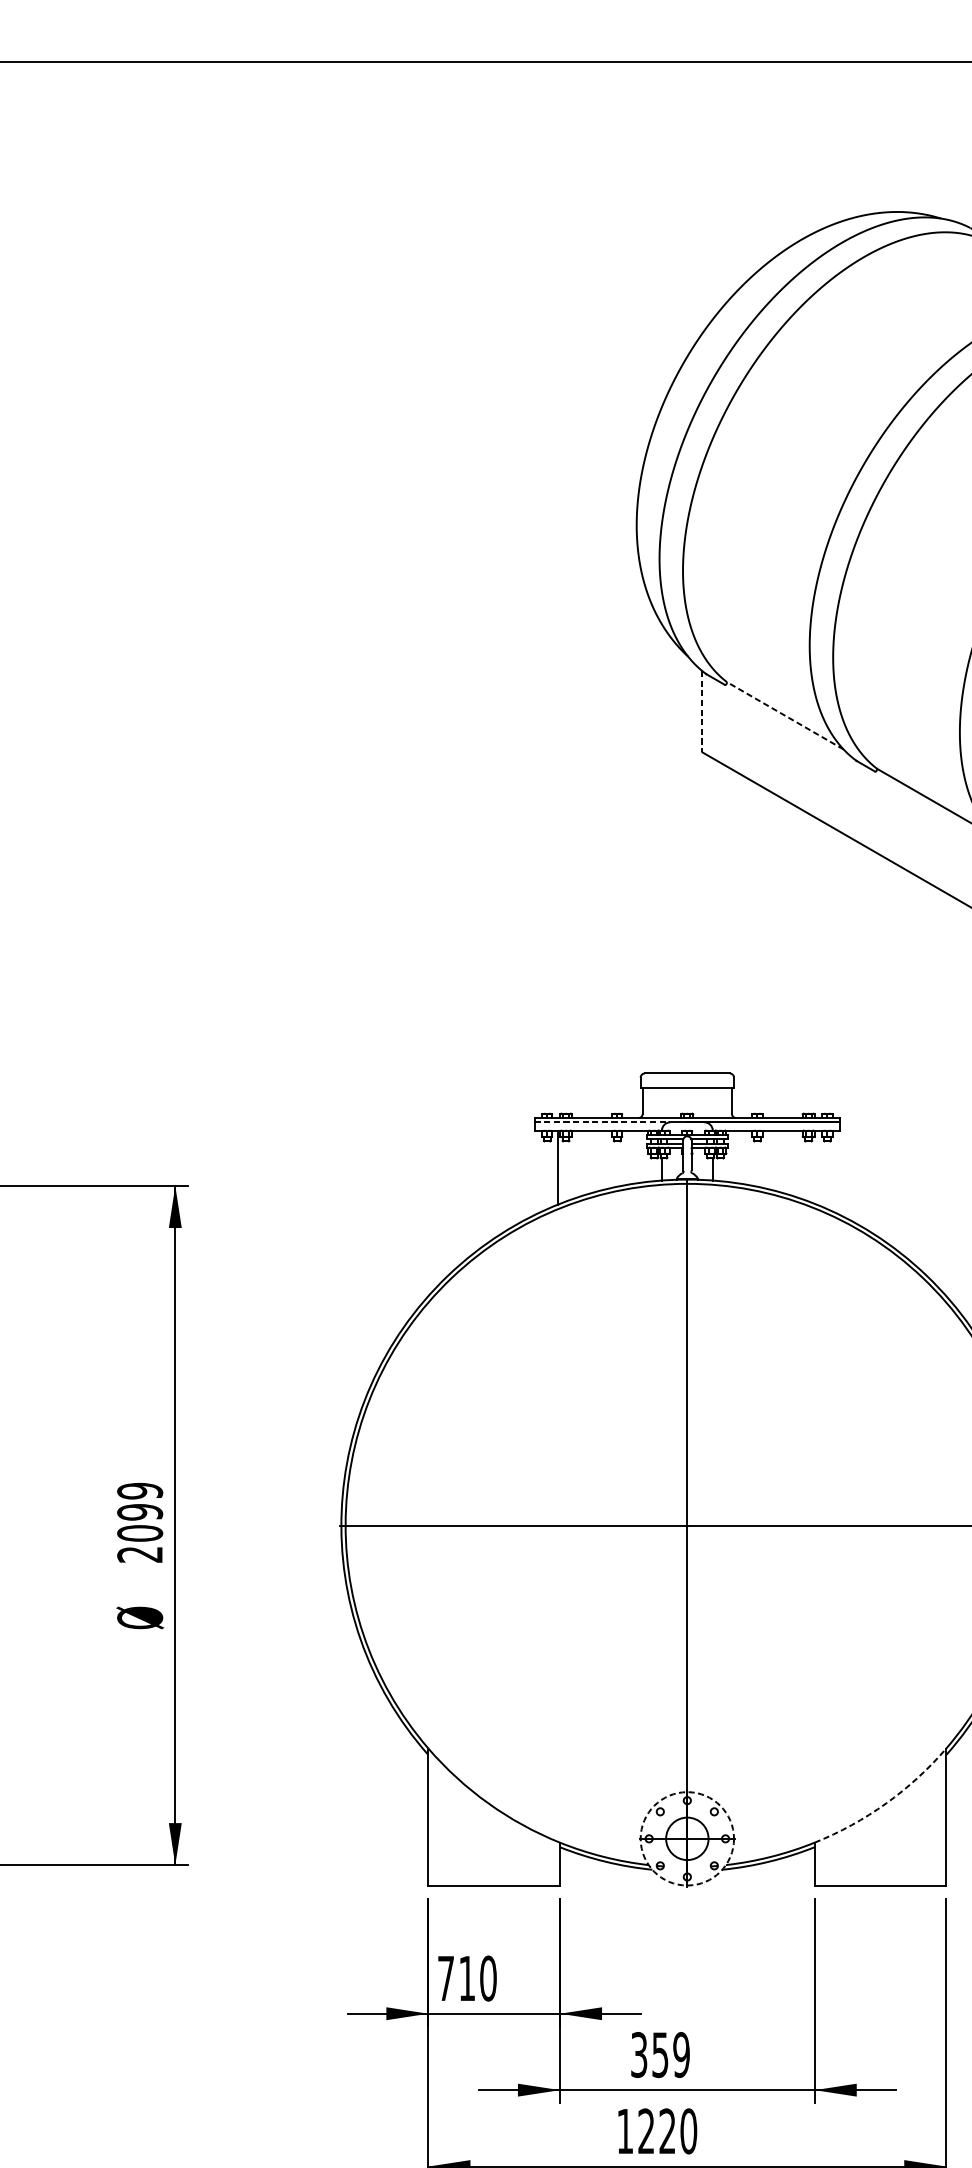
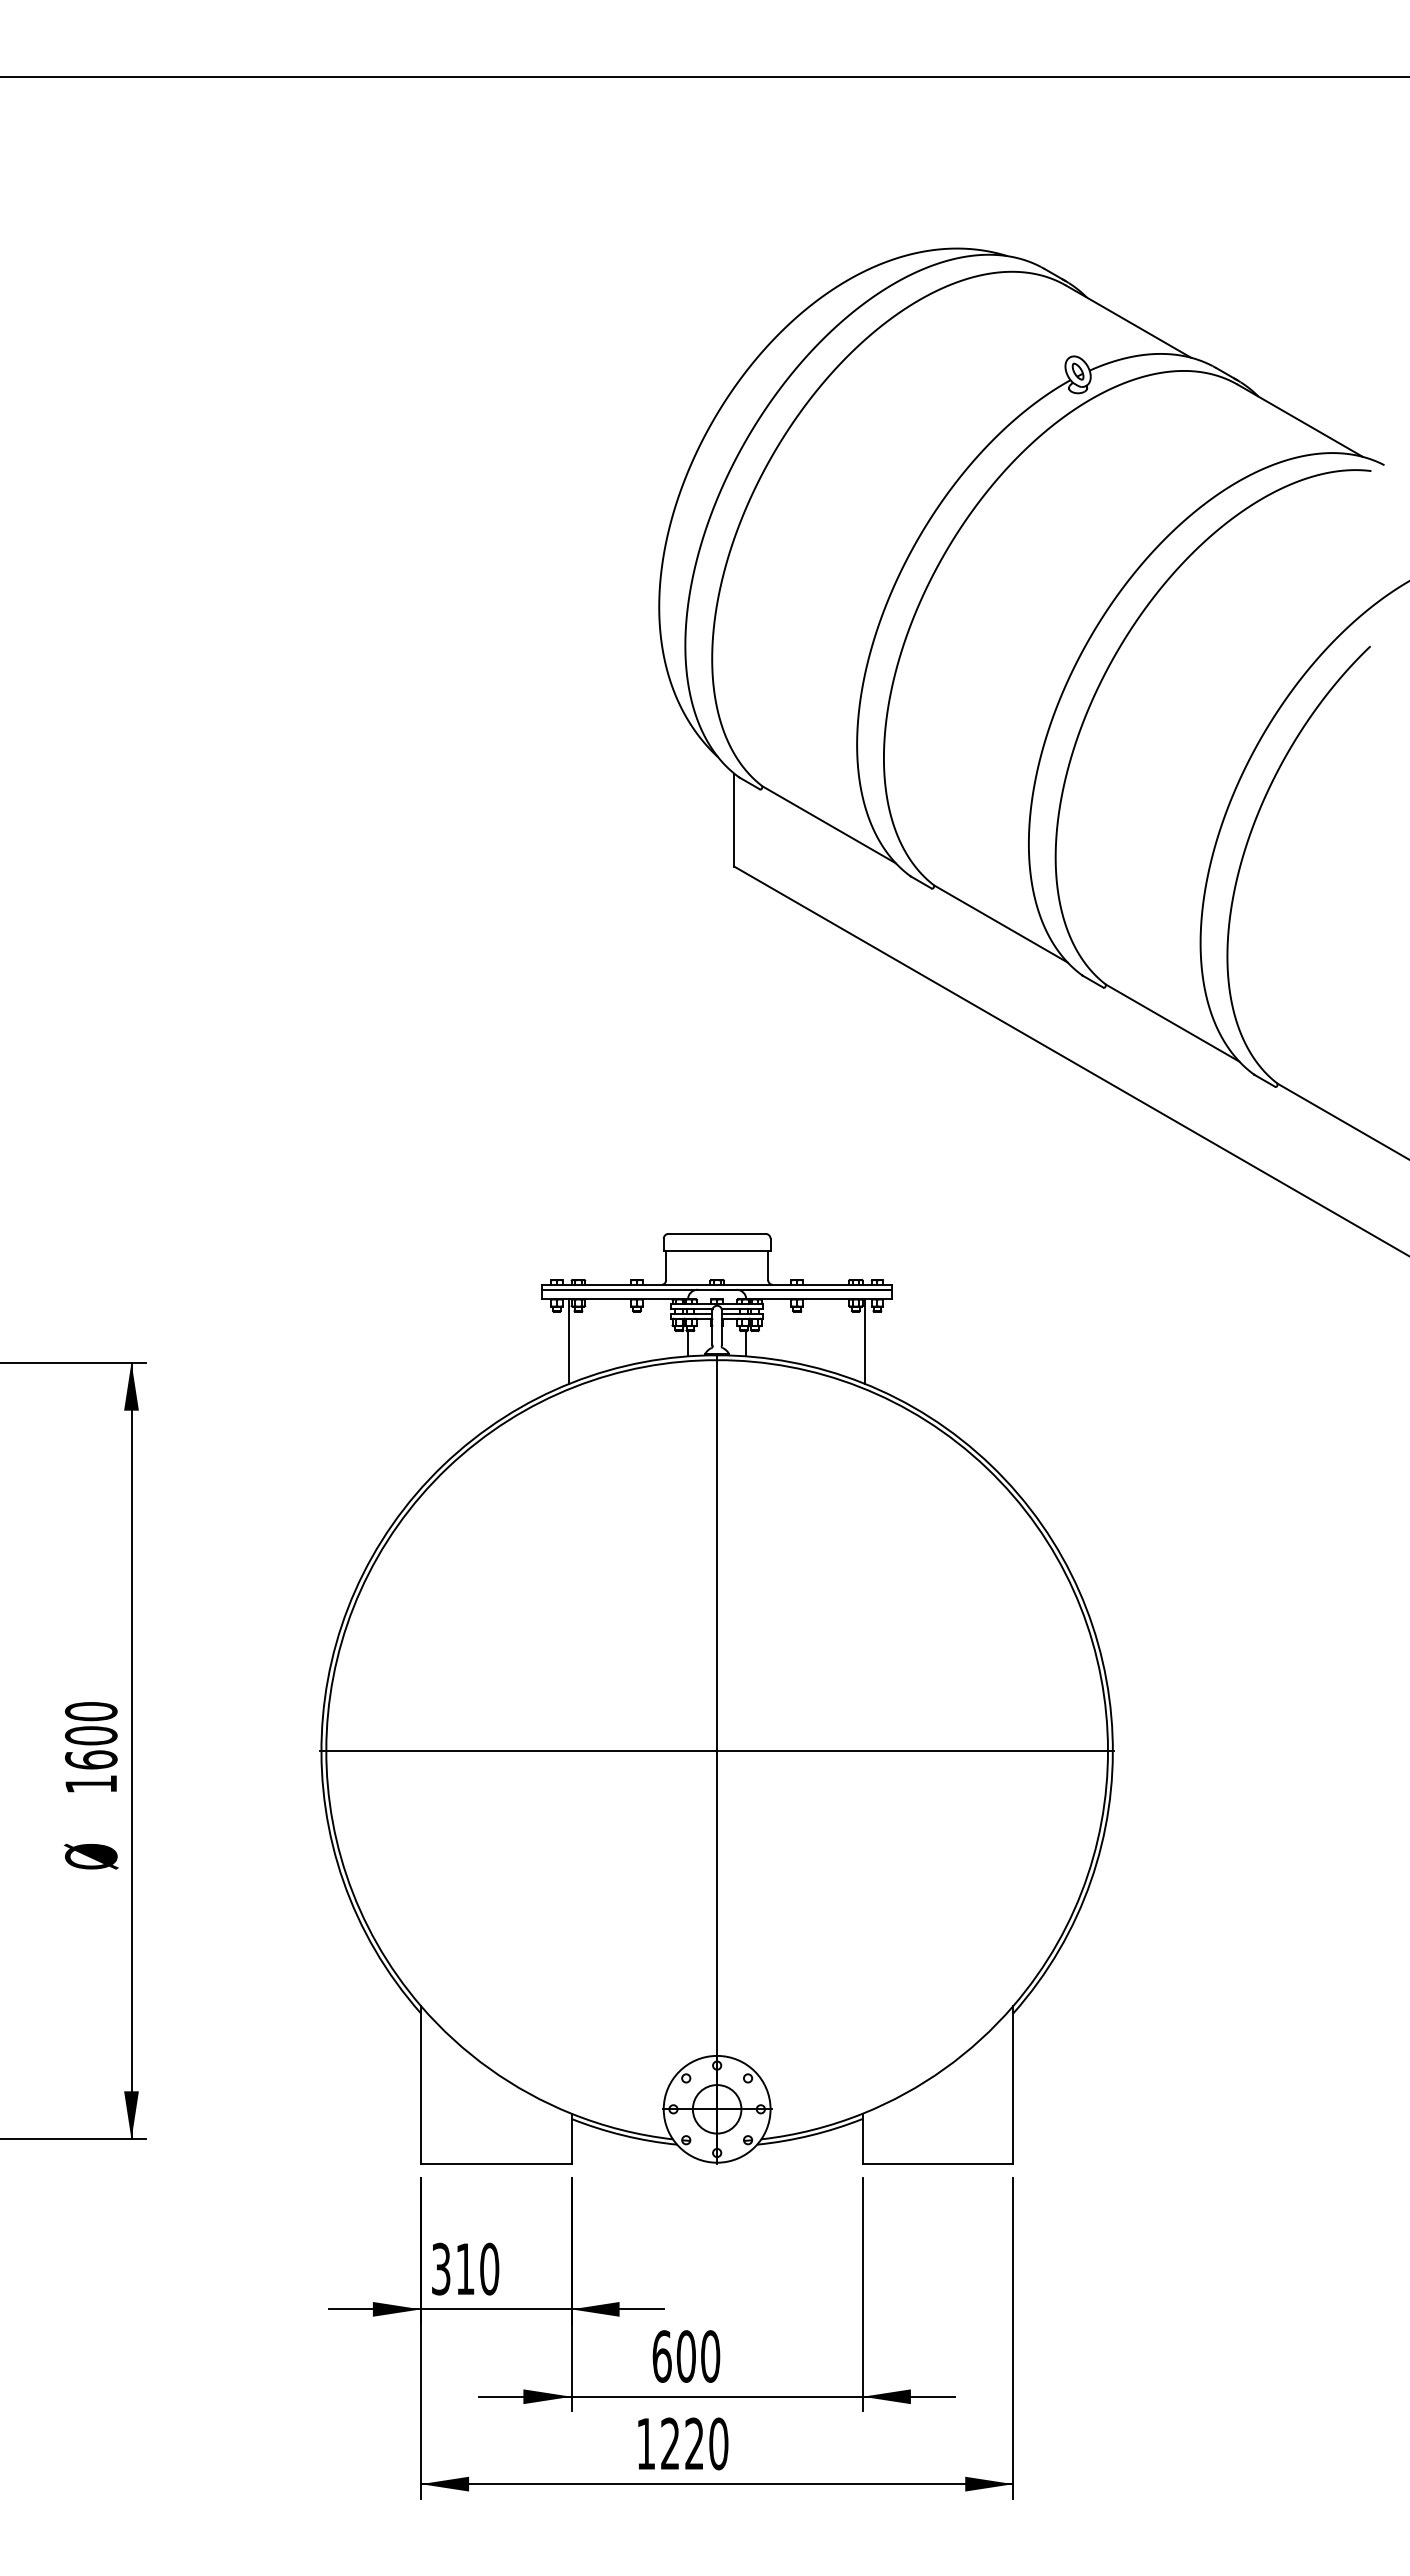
line: (702, 712) -> (734, 820), dashed -> solid
line: (784, 715) -> (828, 824), dashed -> solid
line: (602, 1122) -> (620, 1289), dashed -> solid
line: (817, 1167) -> (865, 1341), added
text: (140, 1522) -> (91, 1747), 2099 -> 1600
arc: (886, 1803) -> (944, 2068), dashed -> solid
circle: (686, 1838) -> (716, 2108), dashed -> solid
text: (446, 1978) -> (441, 2268), 710 -> 310
text: (660, 2054) -> (686, 2356), 359 -> 600

